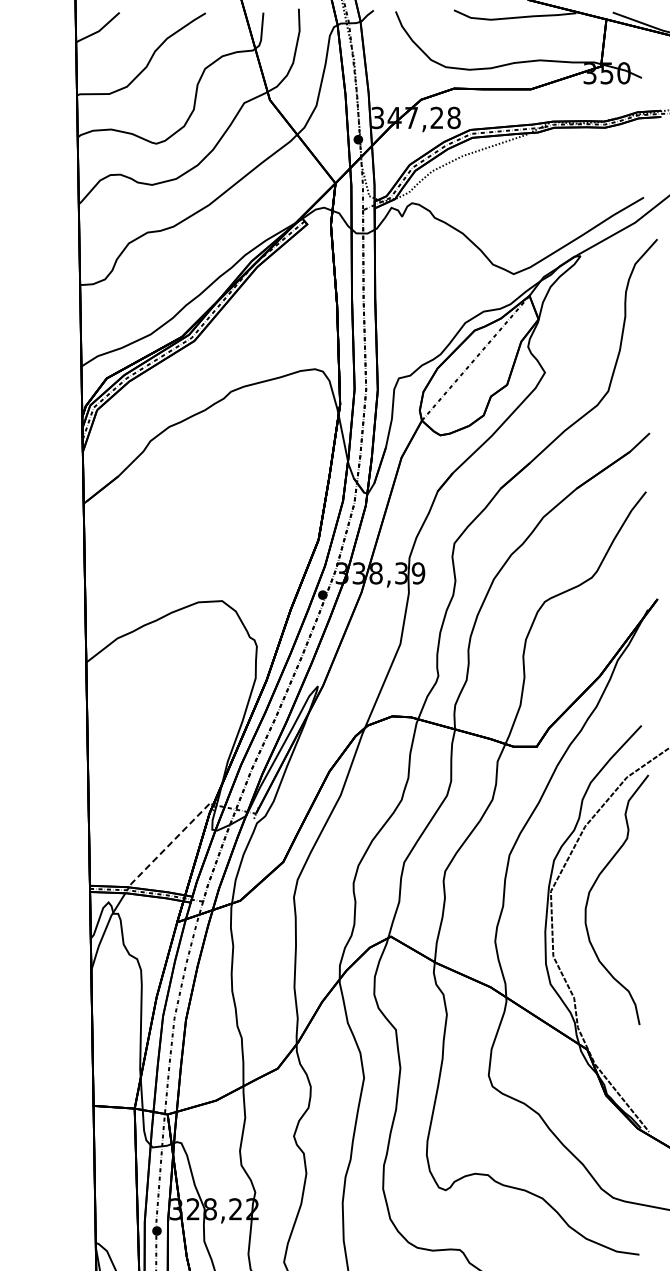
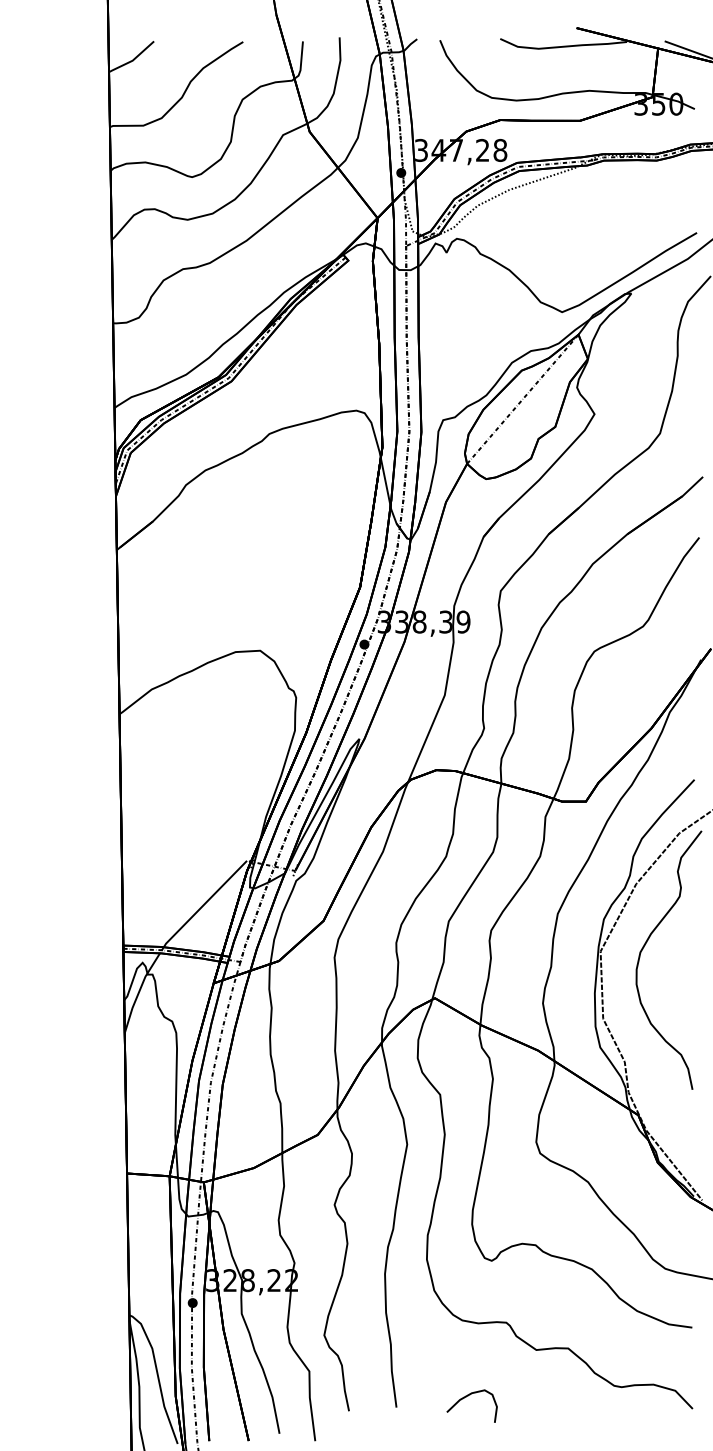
line: (168, 846) -> (204, 904), dashed -> solid

